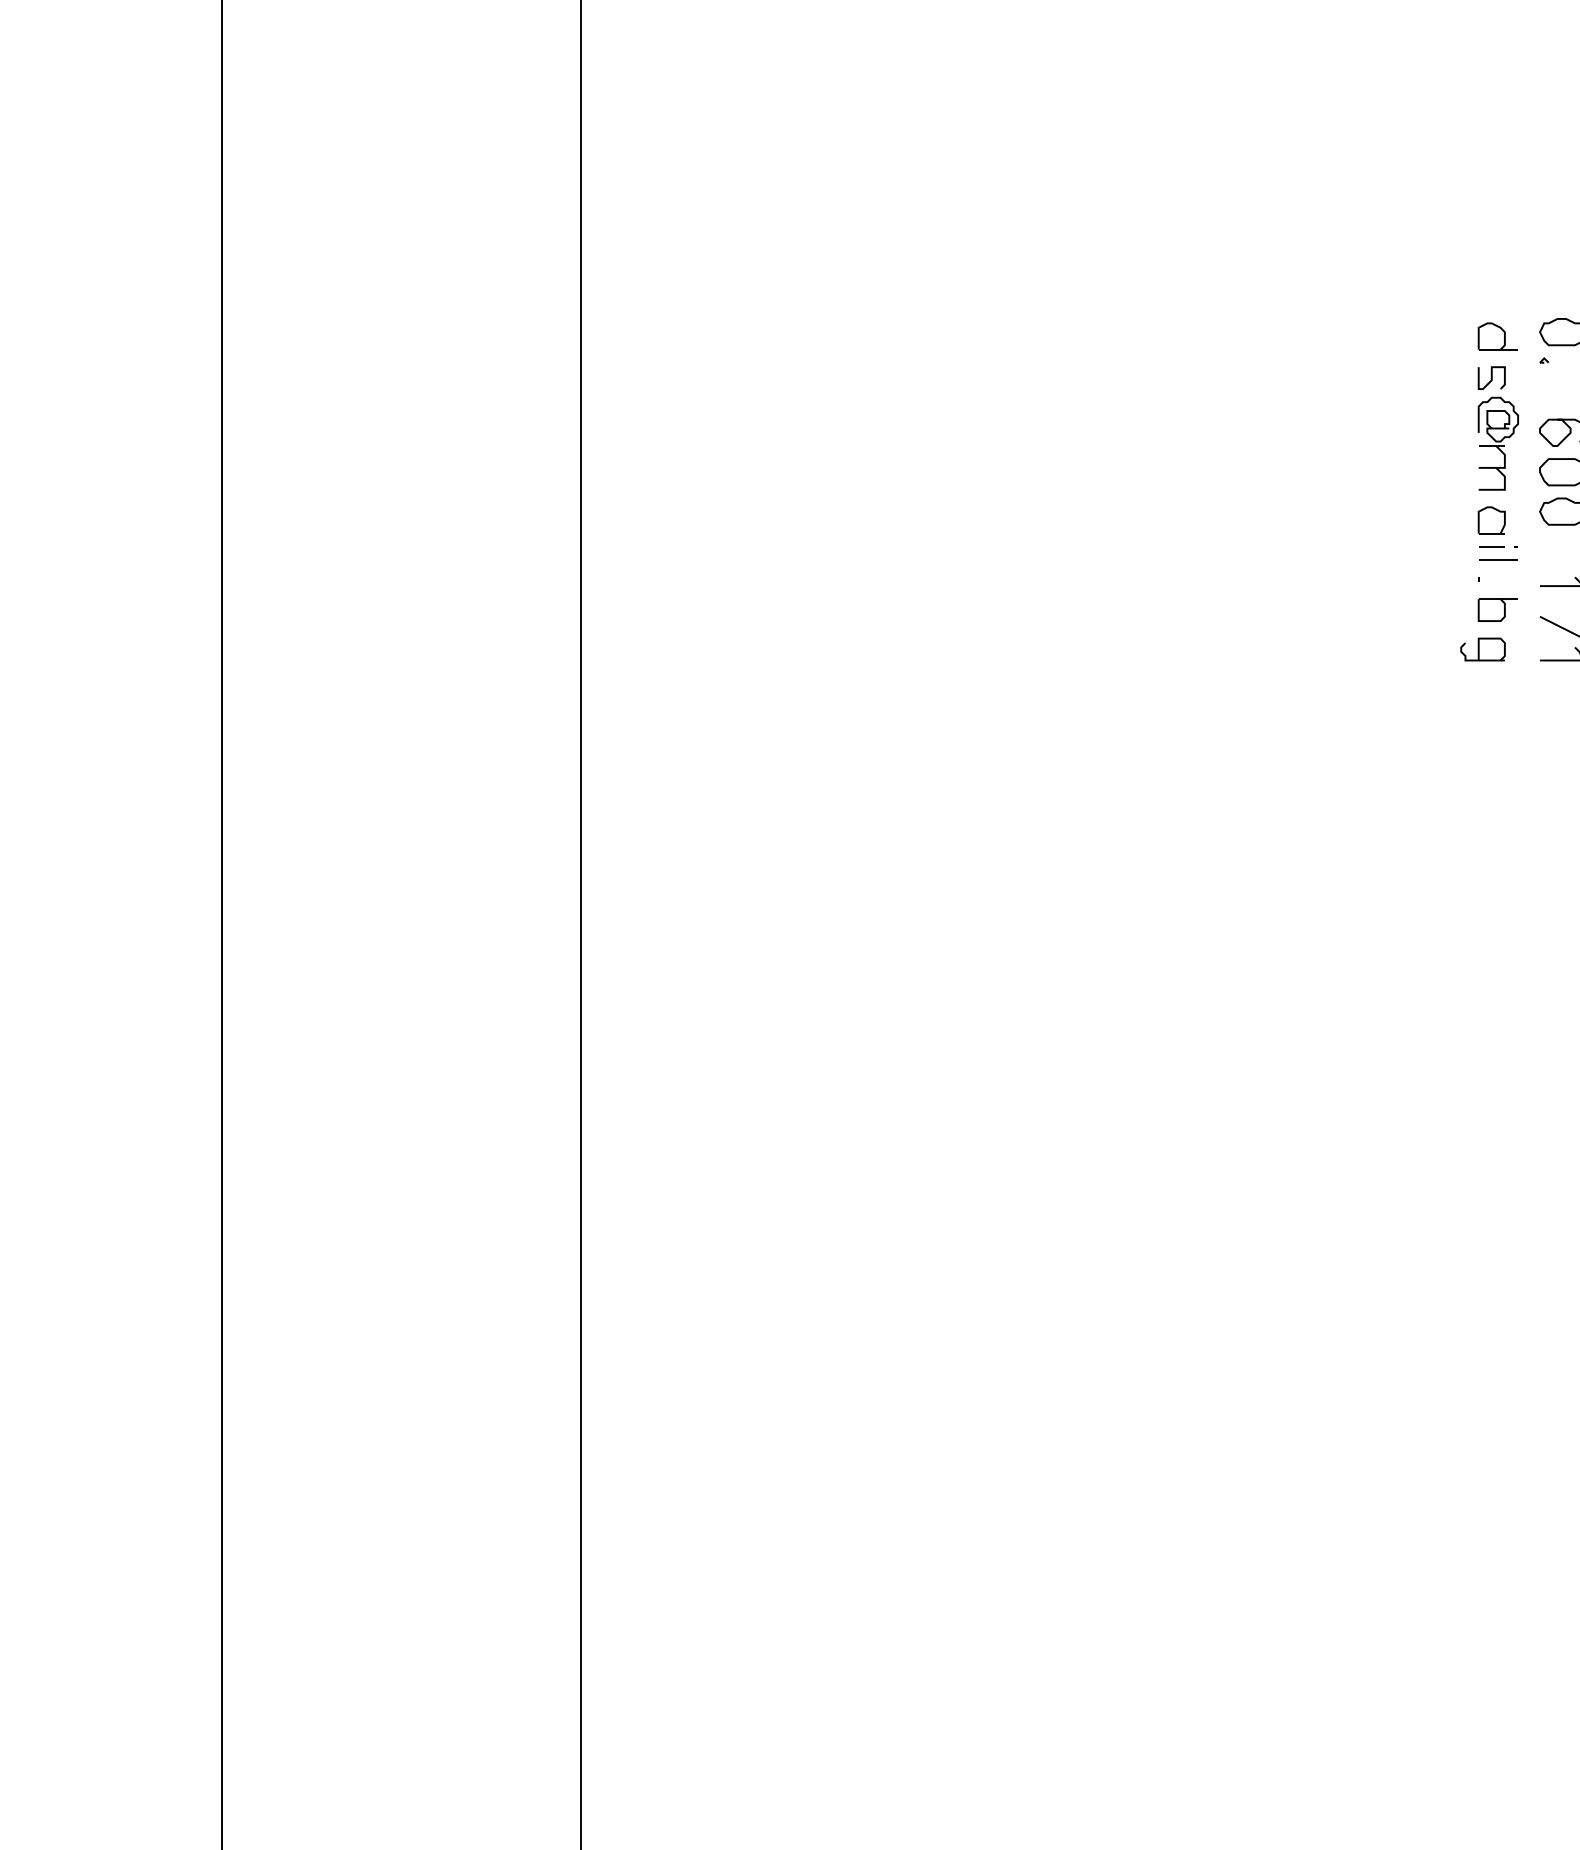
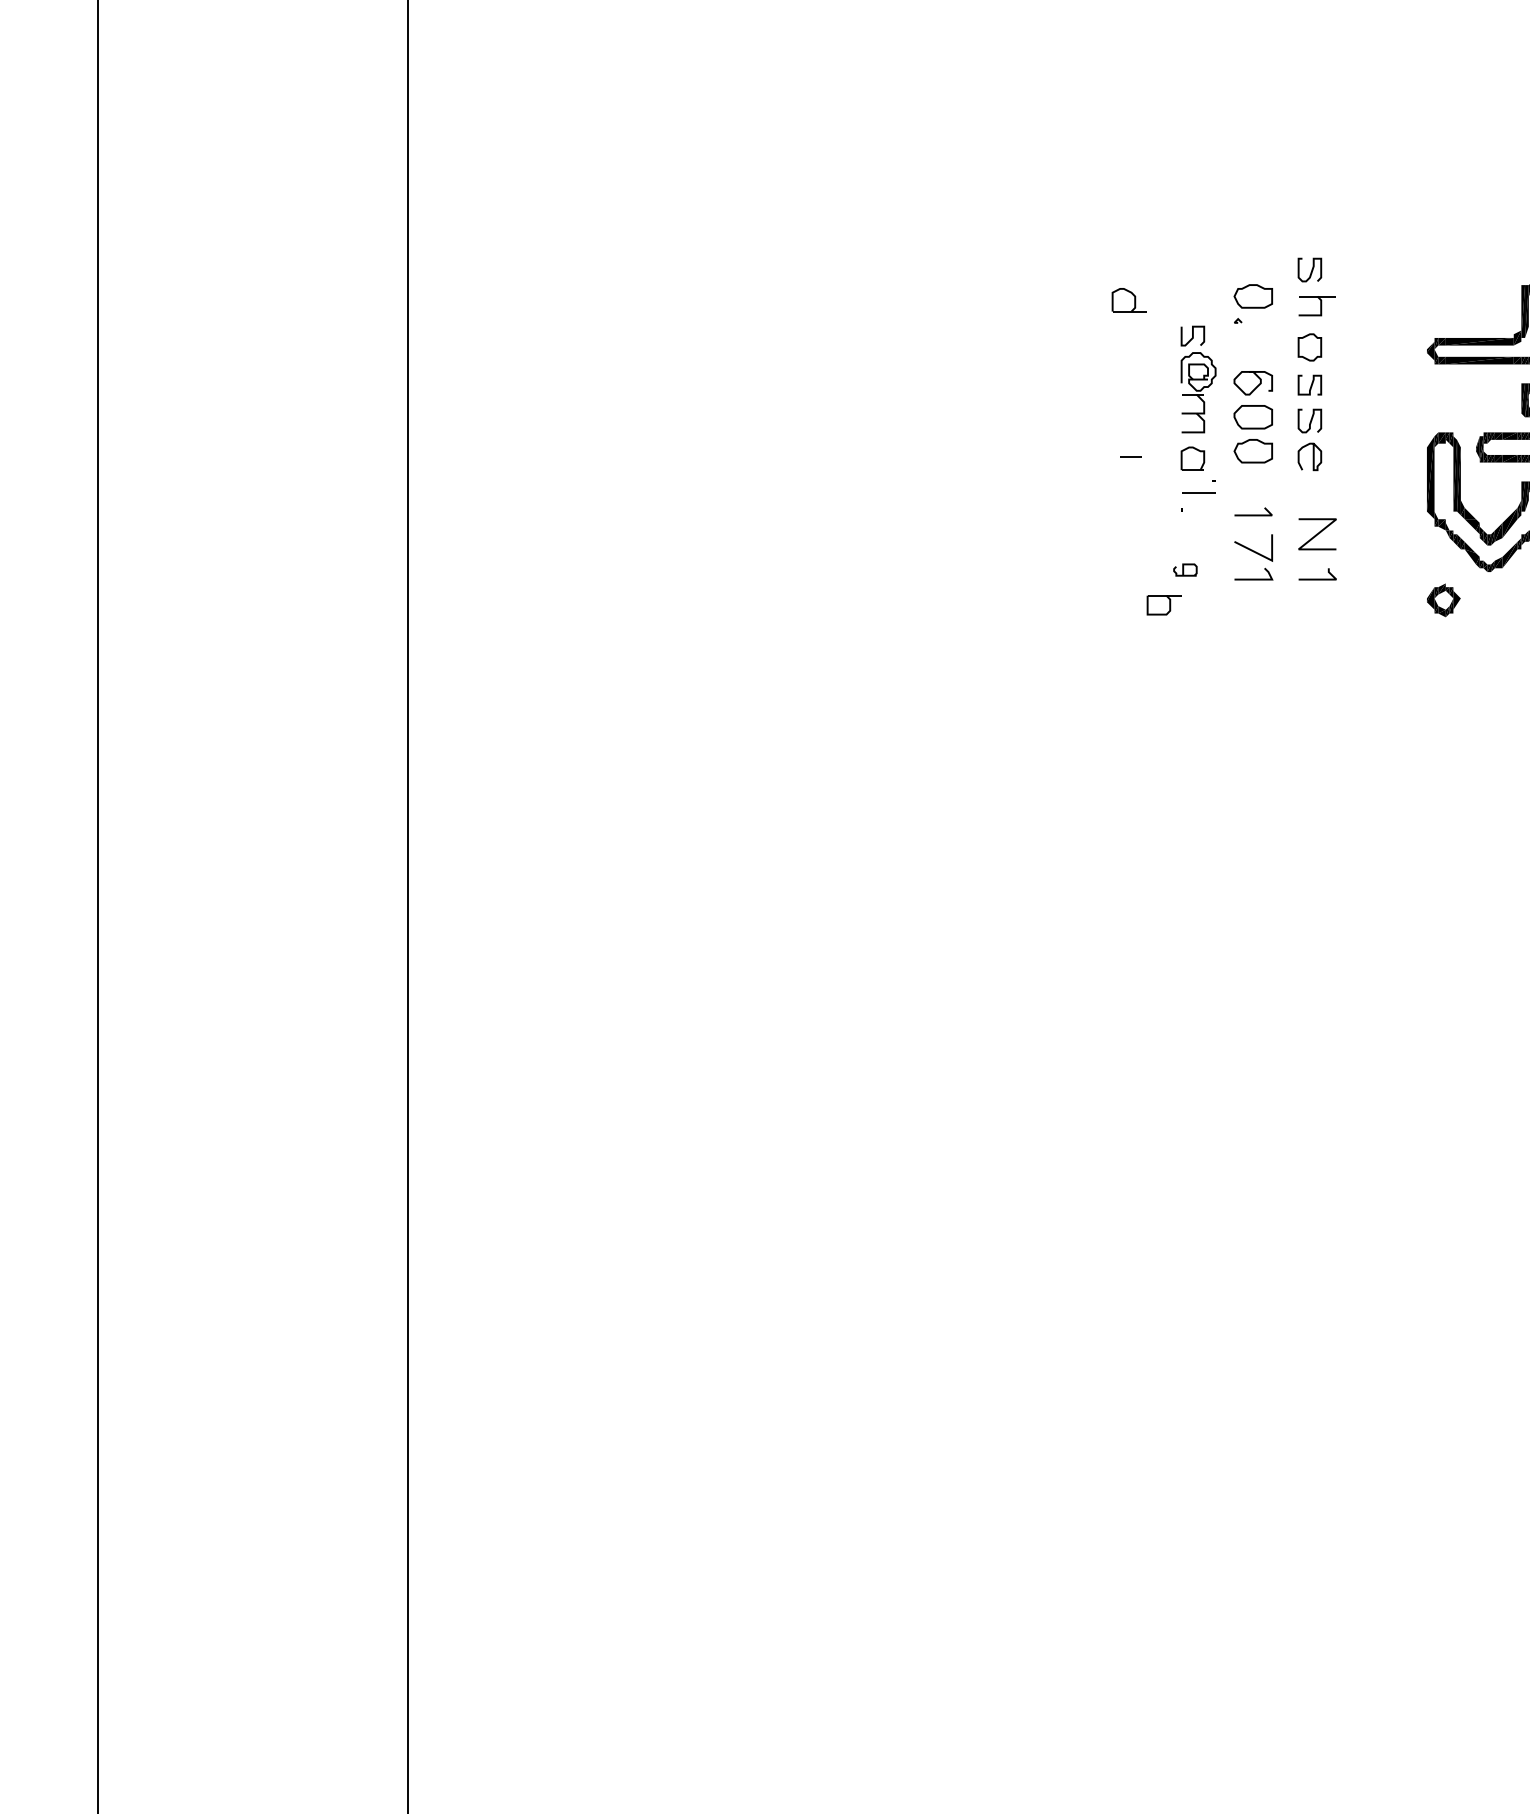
part: (1497, 336) -> (1128, 300), moved
line: (1491, 545) -> (1130, 456), moved
part: (1497, 610) -> (1163, 605), moved
part: (1483, 648) -> (1185, 569), size x0.6

